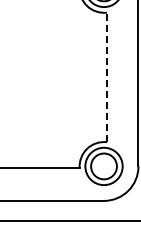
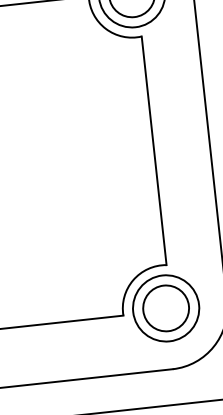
line: (106, 77) -> (153, 151), dashed -> solid

